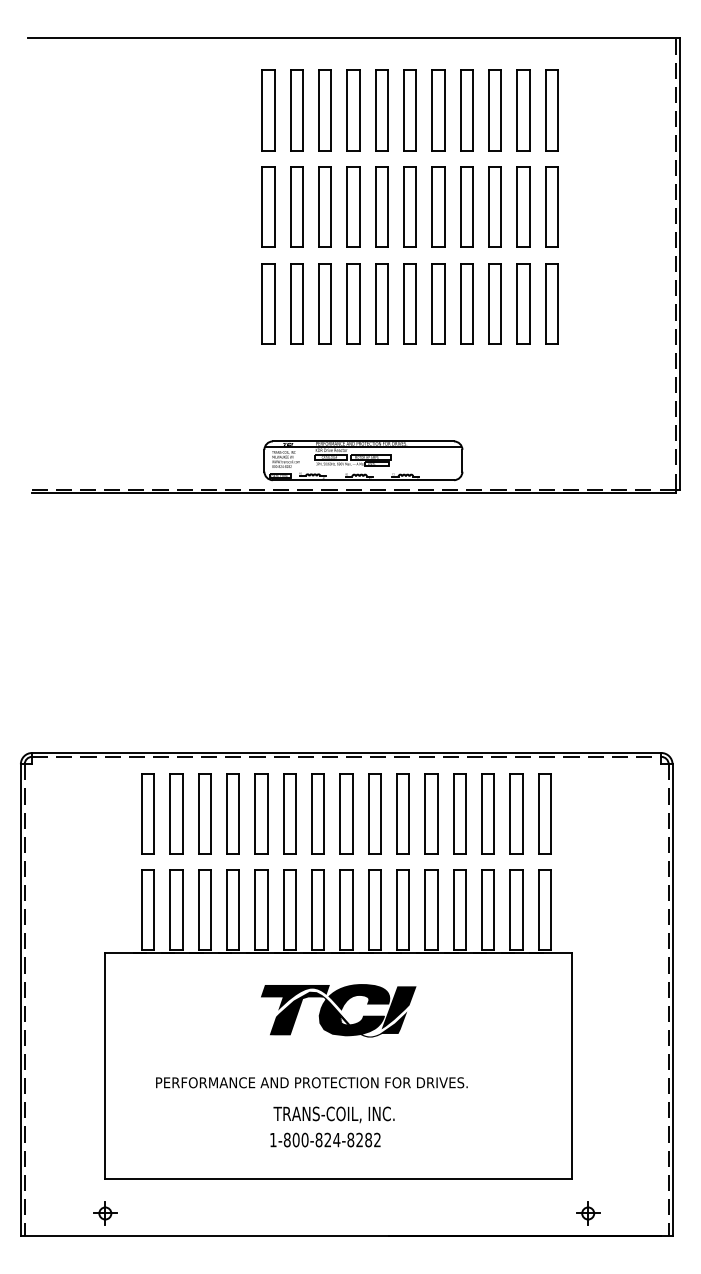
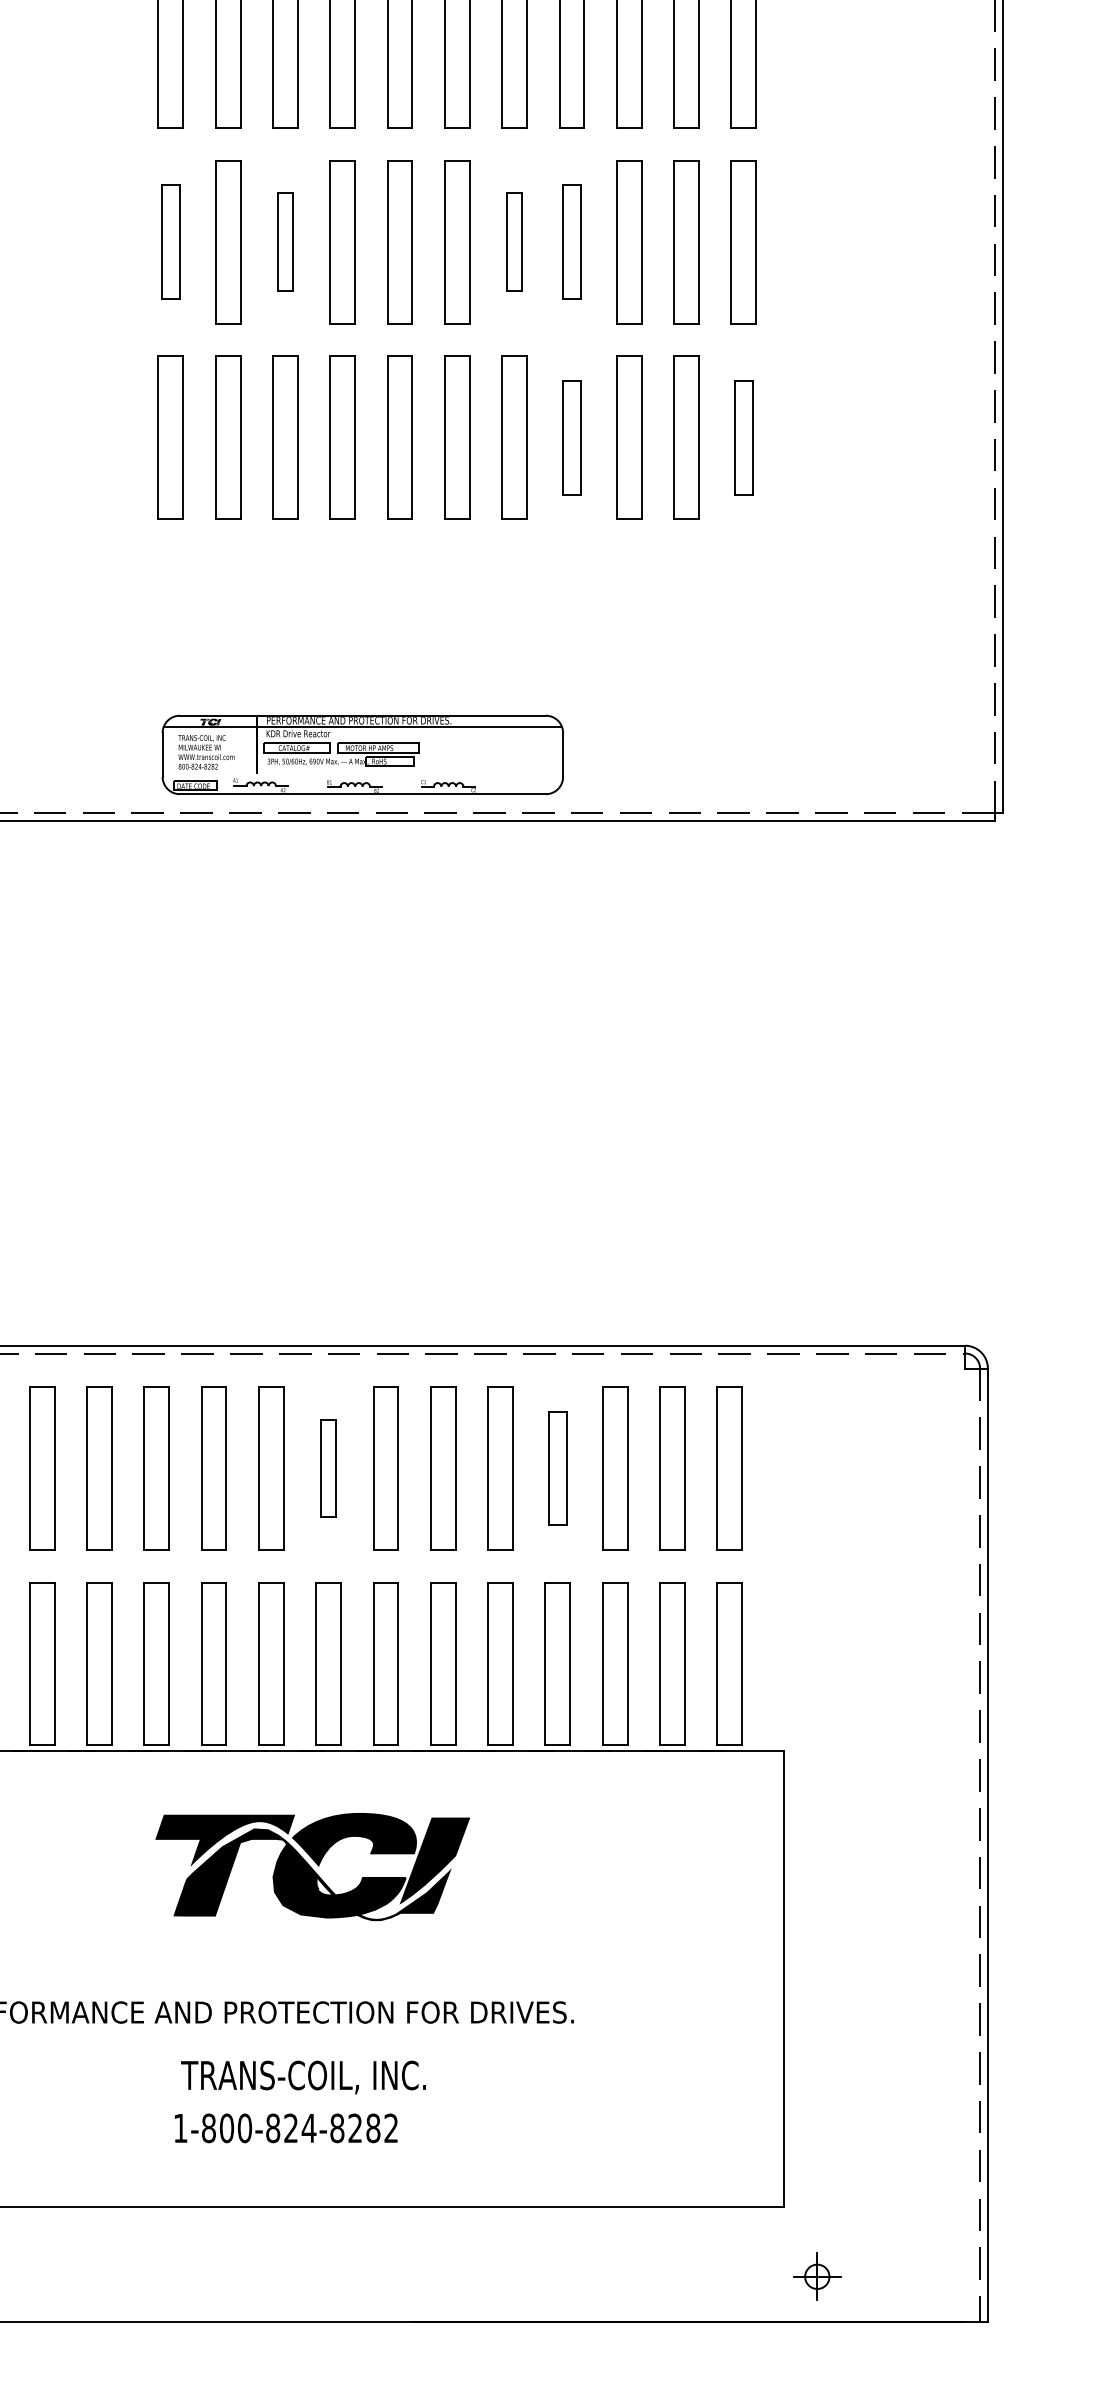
part: (268, 206) -> (170, 240), size x0.7
part: (324, 206) -> (284, 240), size x0.6
part: (438, 206) -> (514, 240), size x0.6
part: (466, 206) -> (571, 240), size x0.7
part: (466, 303) -> (571, 436), size x0.7
part: (551, 303) -> (743, 436), size x0.7
part: (346, 813) -> (328, 1468), size x0.6
part: (459, 813) -> (557, 1468), size x0.7

